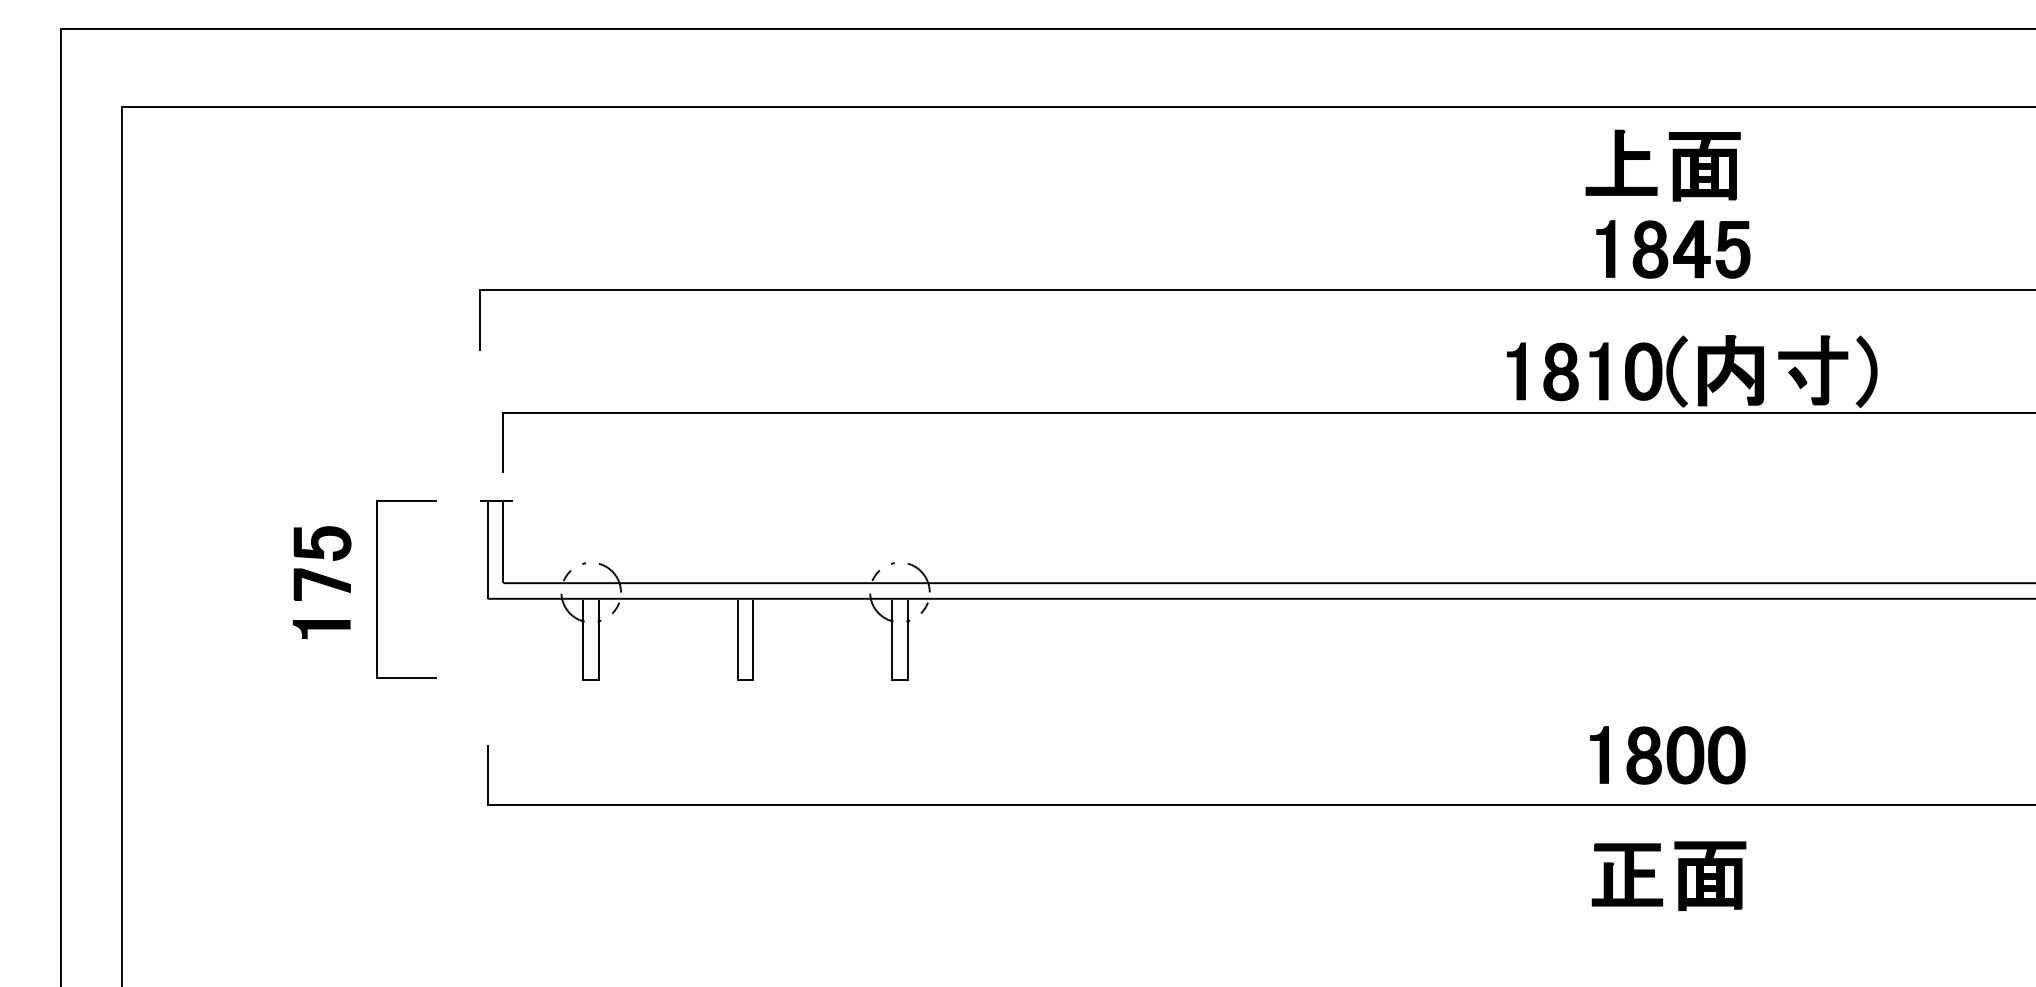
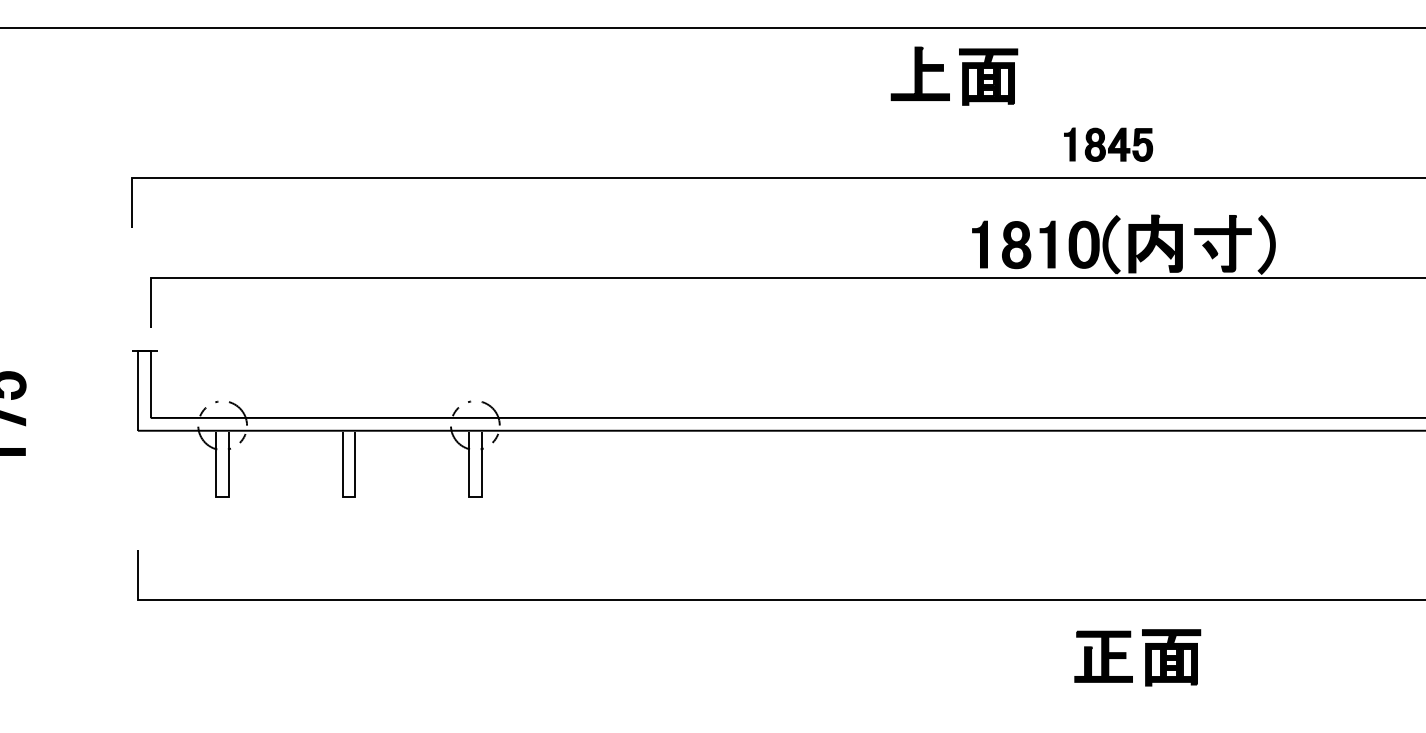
part: (1672, 165) -> (962, 76), moved
part: (1673, 249) -> (1108, 144), size x0.7
line: (377, 589) -> (47, 423), removed
part: (1667, 755) -> (1103, 559), removed
part: (1678, 875) -> (1145, 657), moved

